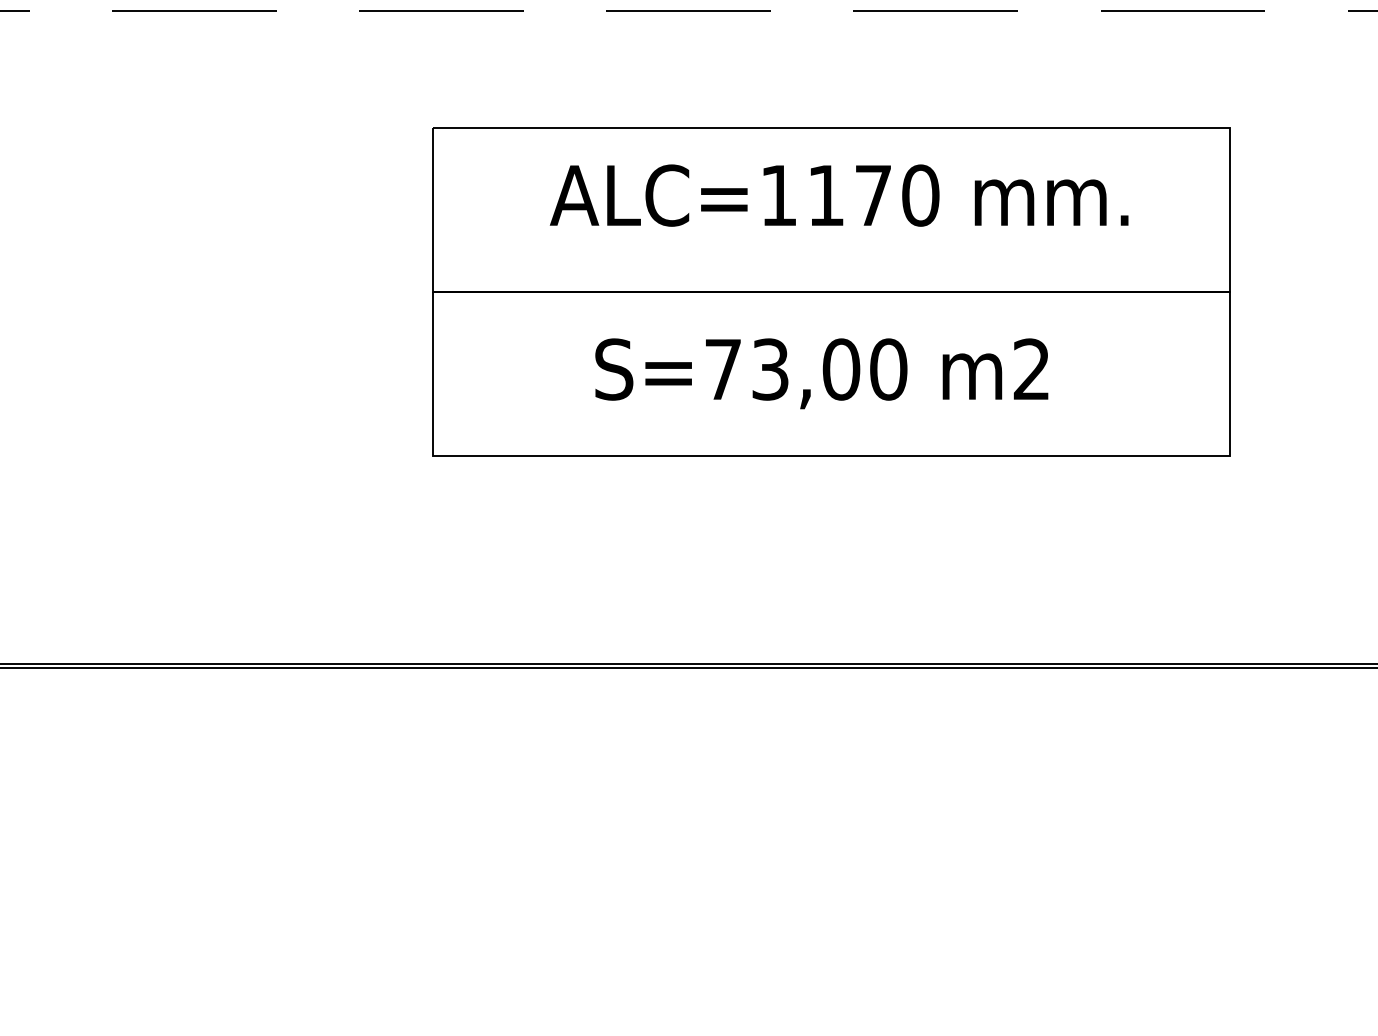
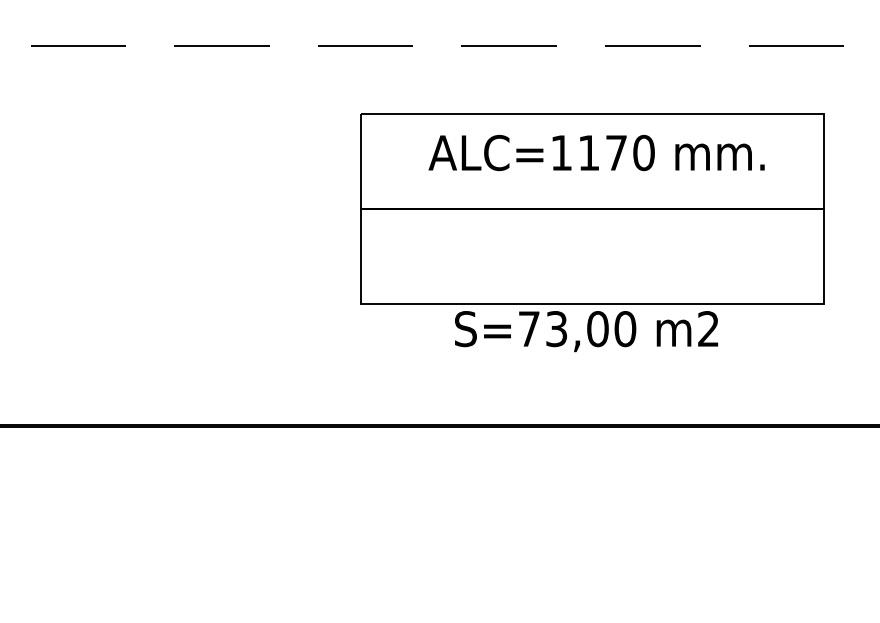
text: (821, 373) -> (586, 331), moved

